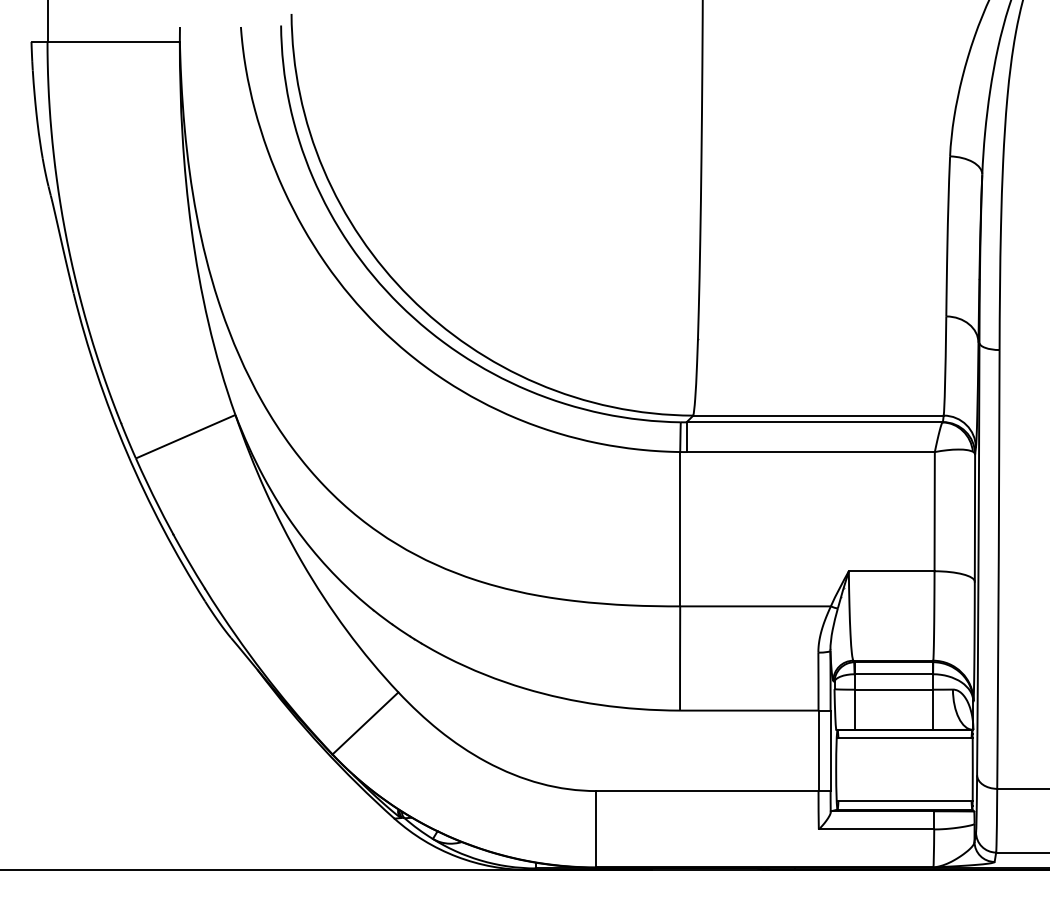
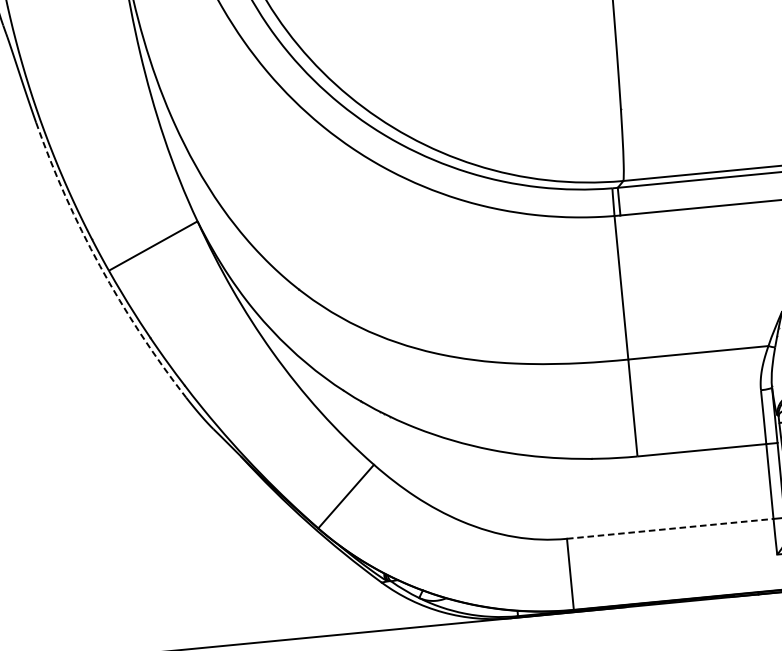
arc: (126, 452) -> (99, 266), solid -> dashed
line: (707, 791) -> (670, 529), solid -> dashed

